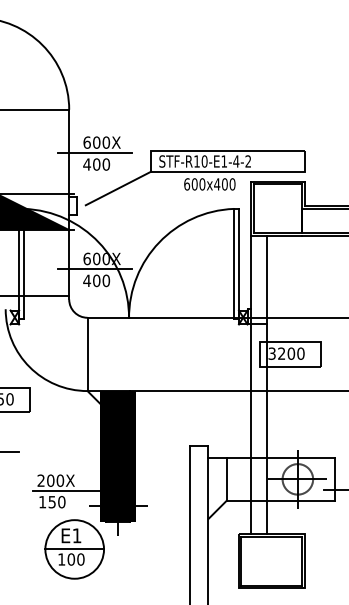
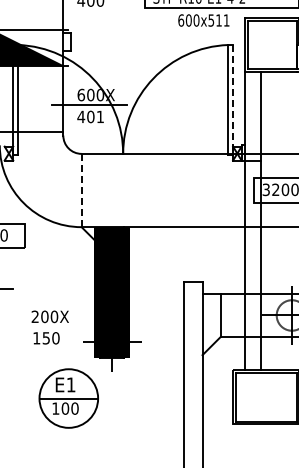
text: (224, 184) -> (218, 20), 600x400 -> 600x511
line: (118, 188) -> (112, 24), removed
line: (238, 263) -> (232, 99), solid -> dashed
text: (106, 280) -> (100, 116), 400 -> 401
line: (87, 354) -> (81, 190), solid -> dashed
line: (69, 490) -> (63, 326), removed
part: (74, 549) -> (68, 398), moved

